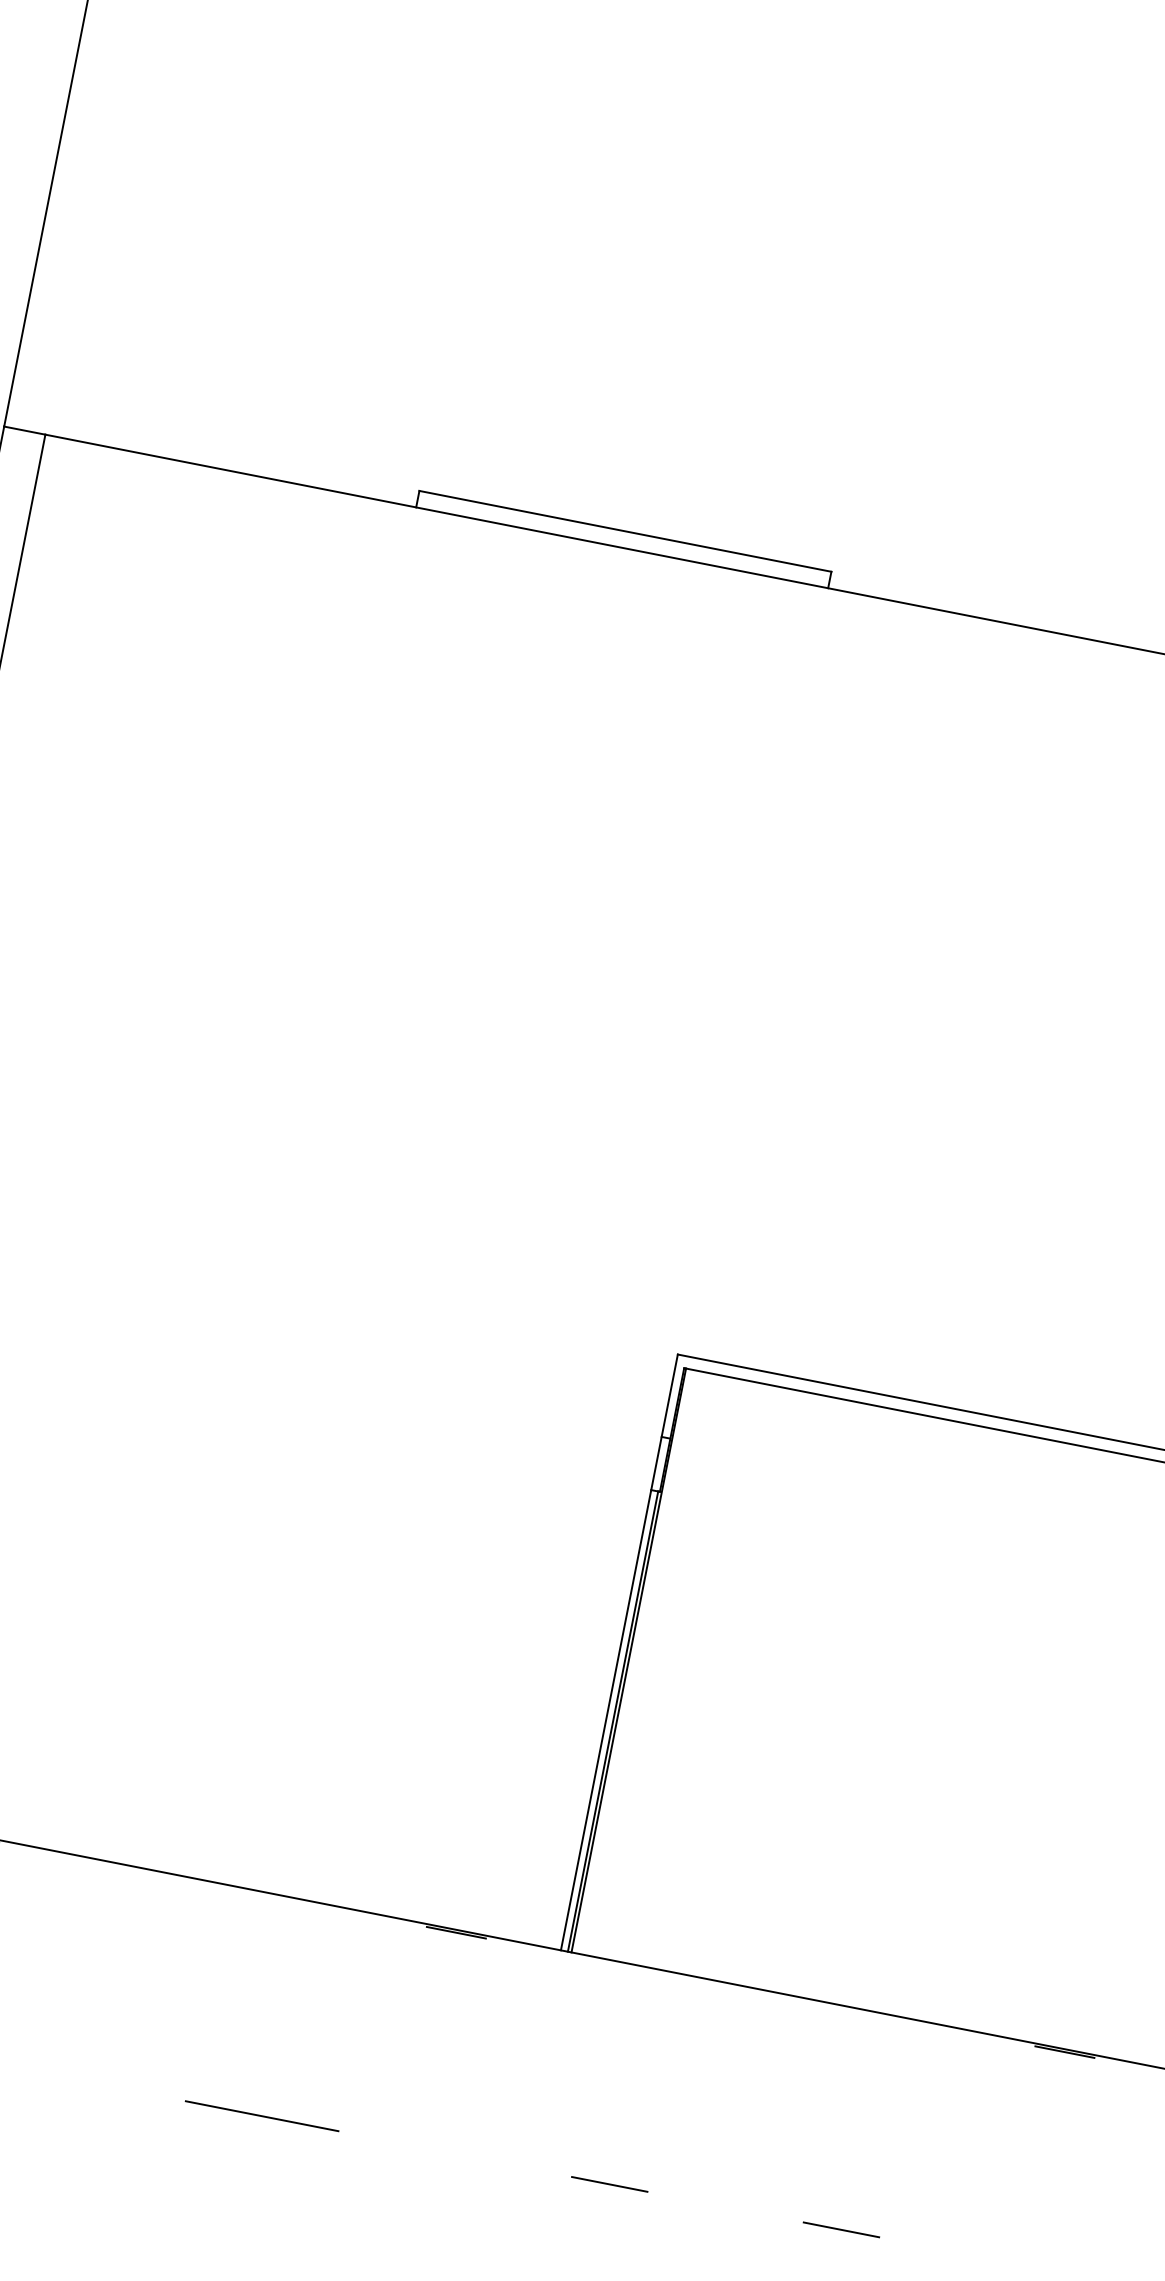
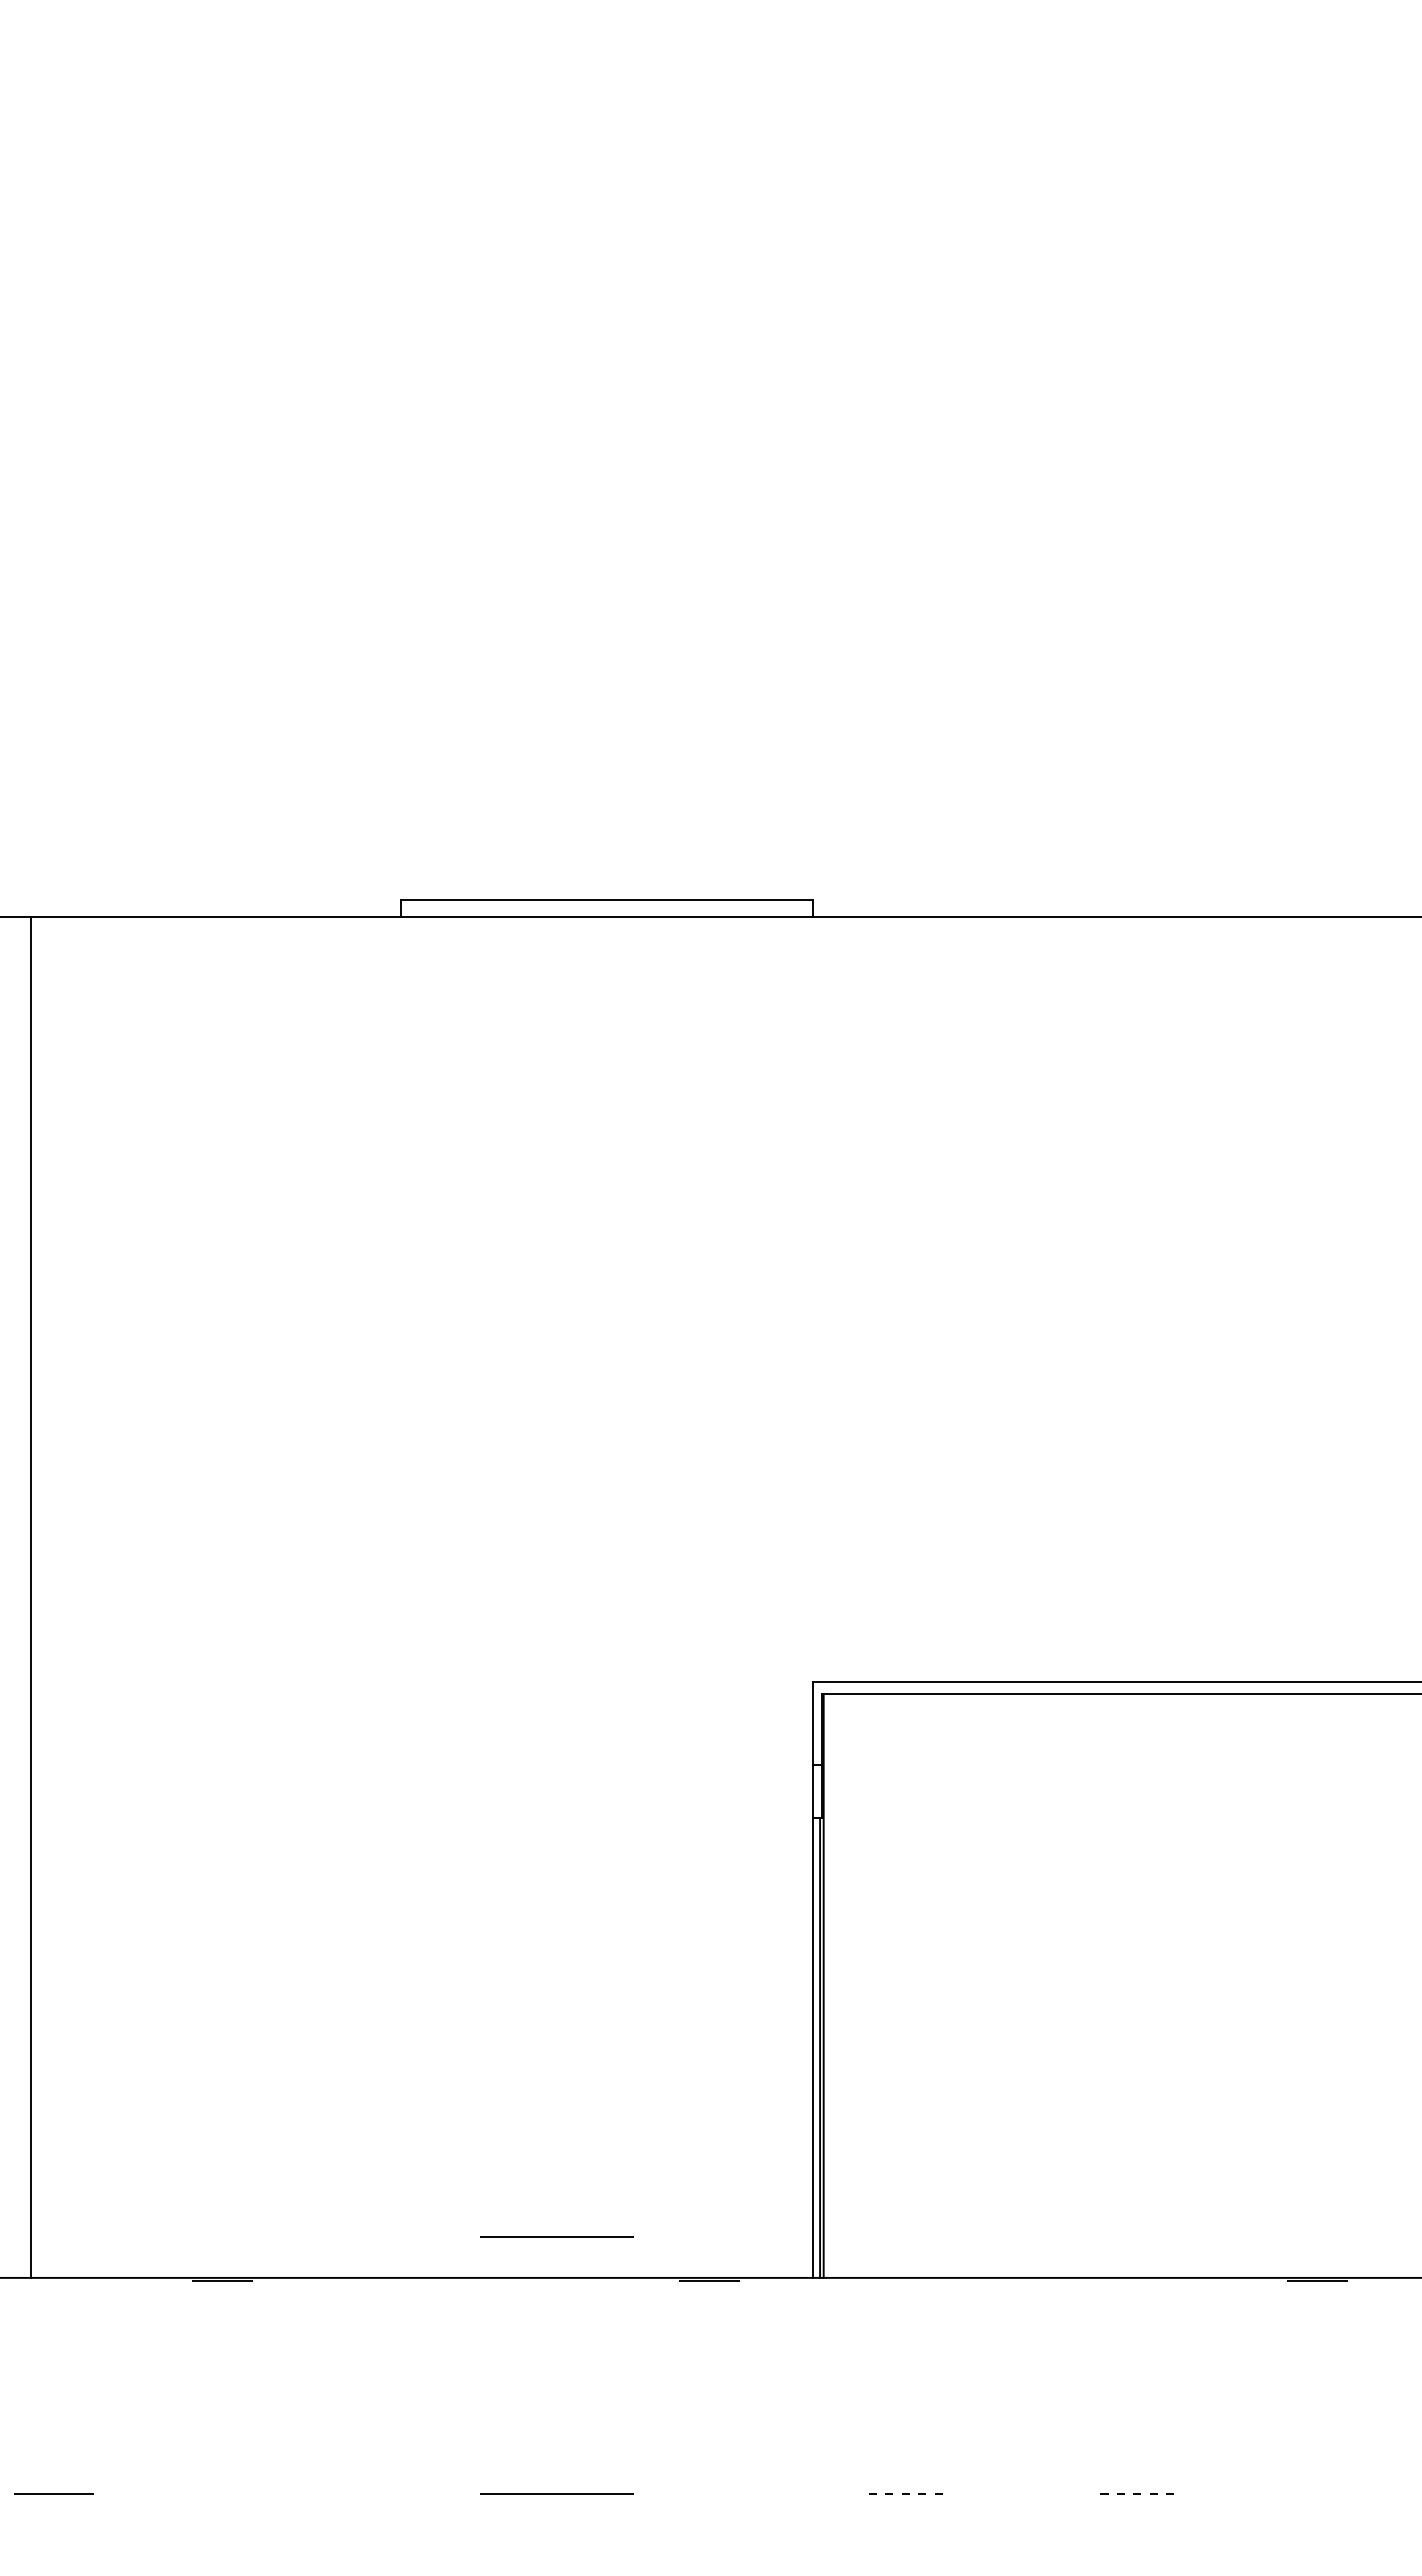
line: (312, 1858) -> (556, 2236), added
line: (610, 2184) -> (904, 2493), solid -> dashed
line: (841, 2229) -> (1135, 2493), solid -> dashed

